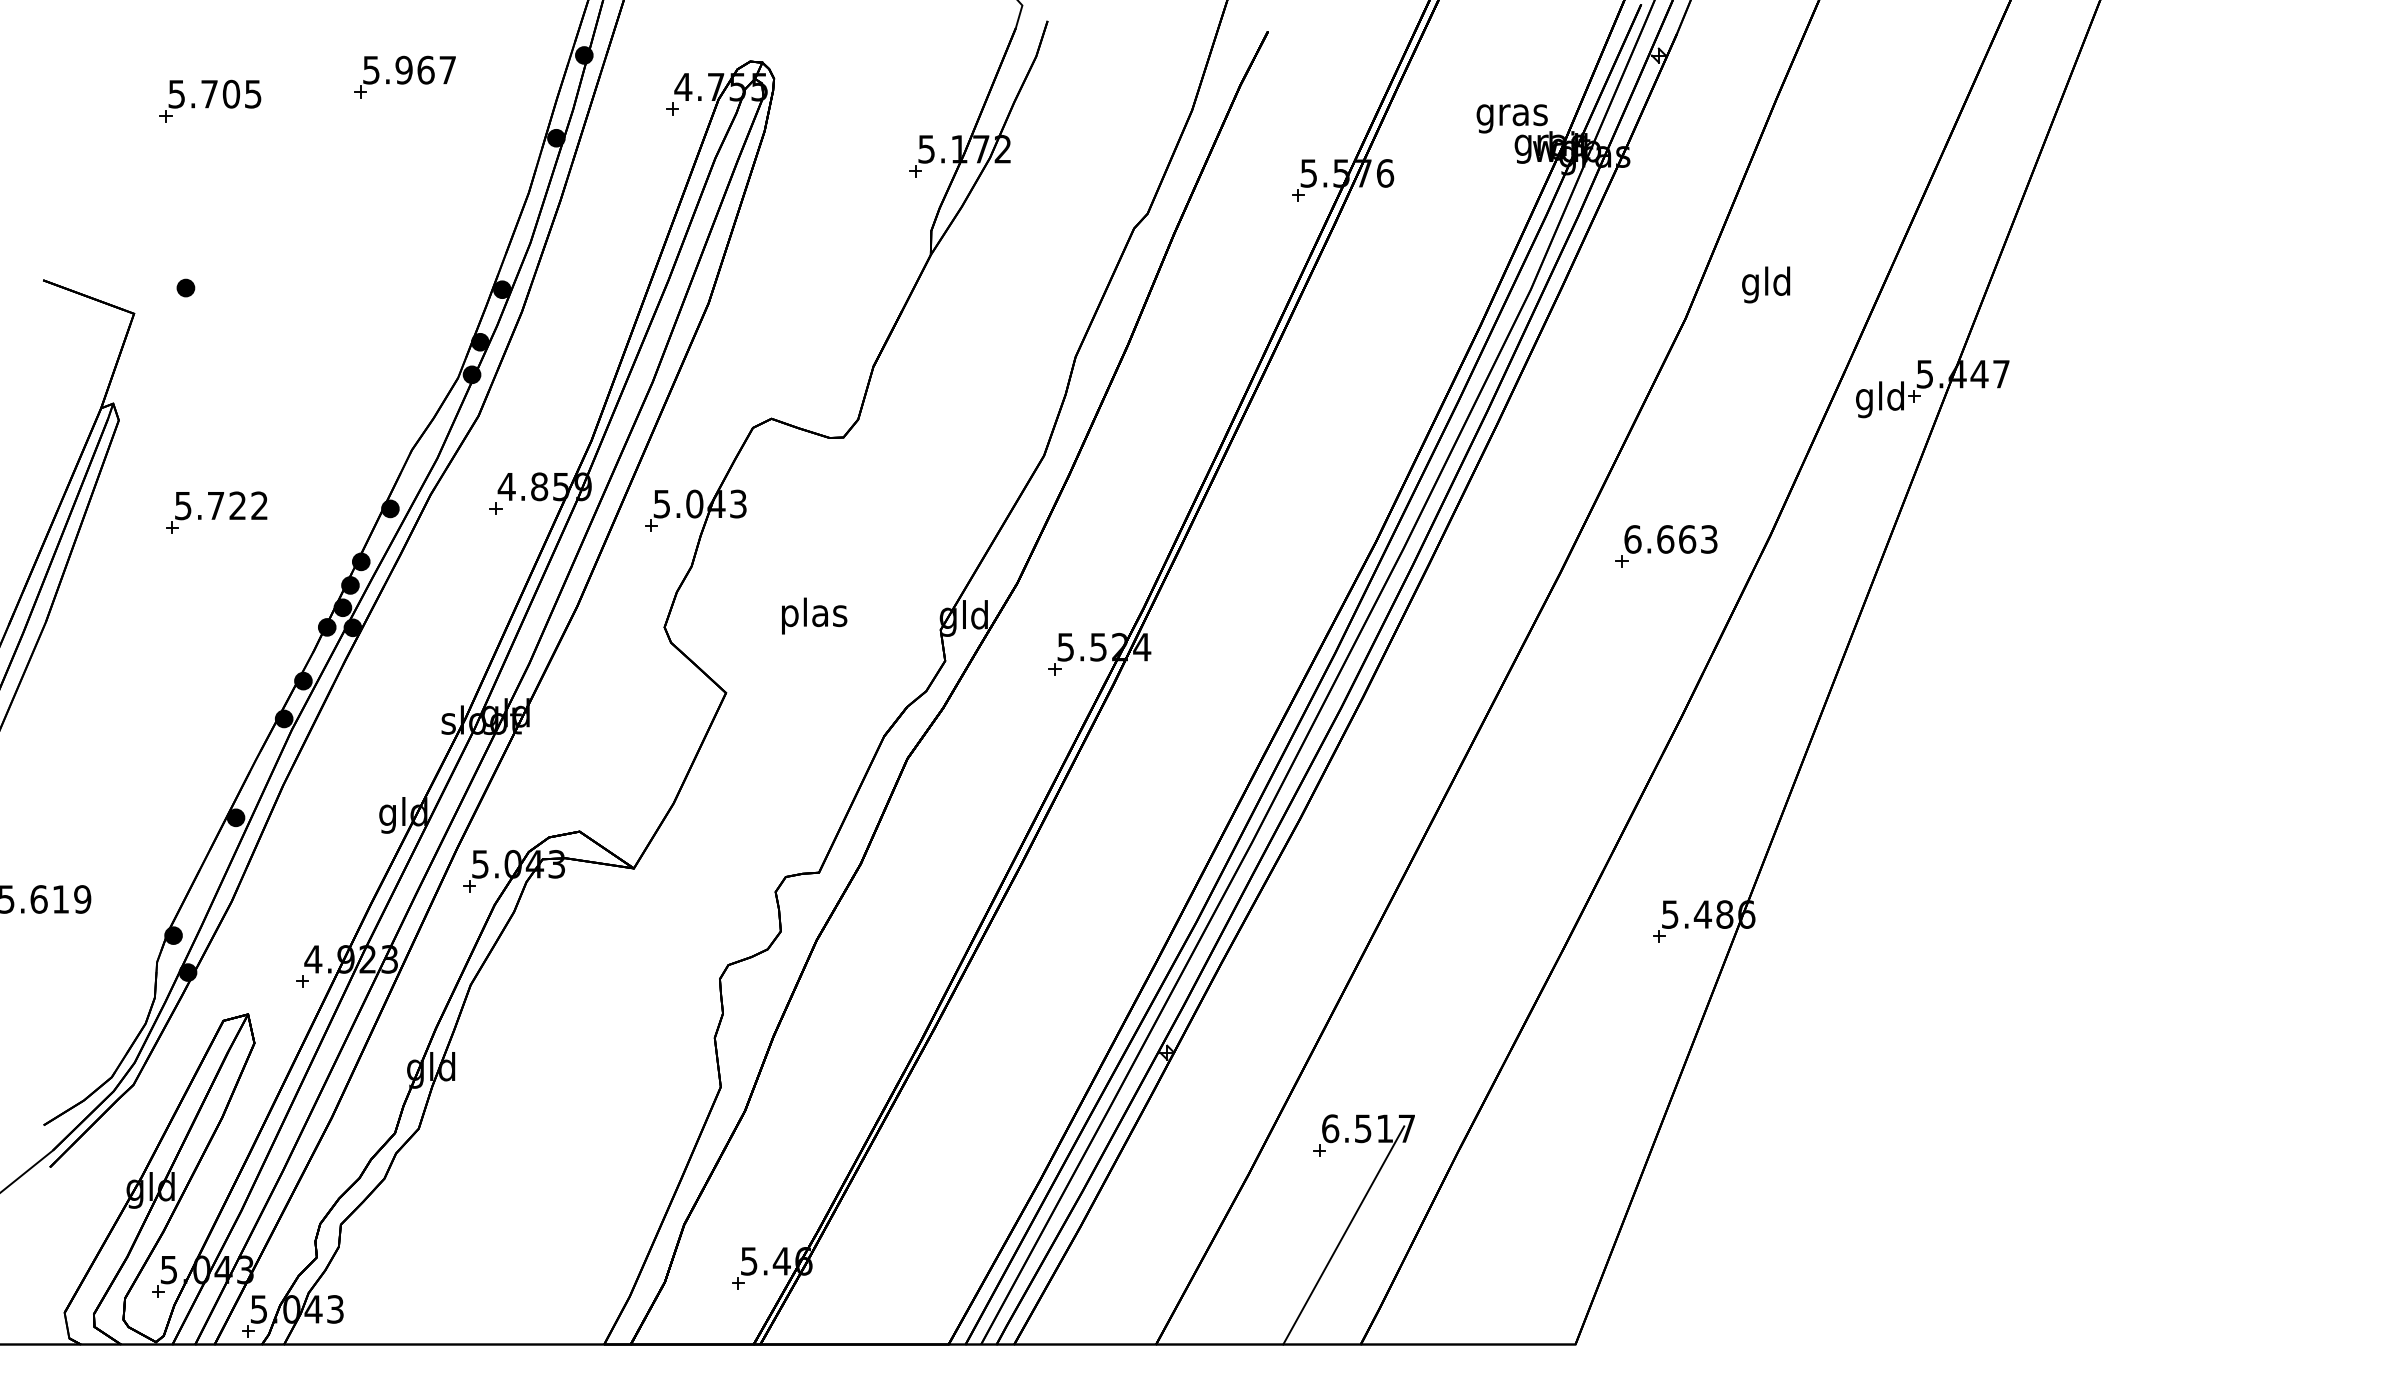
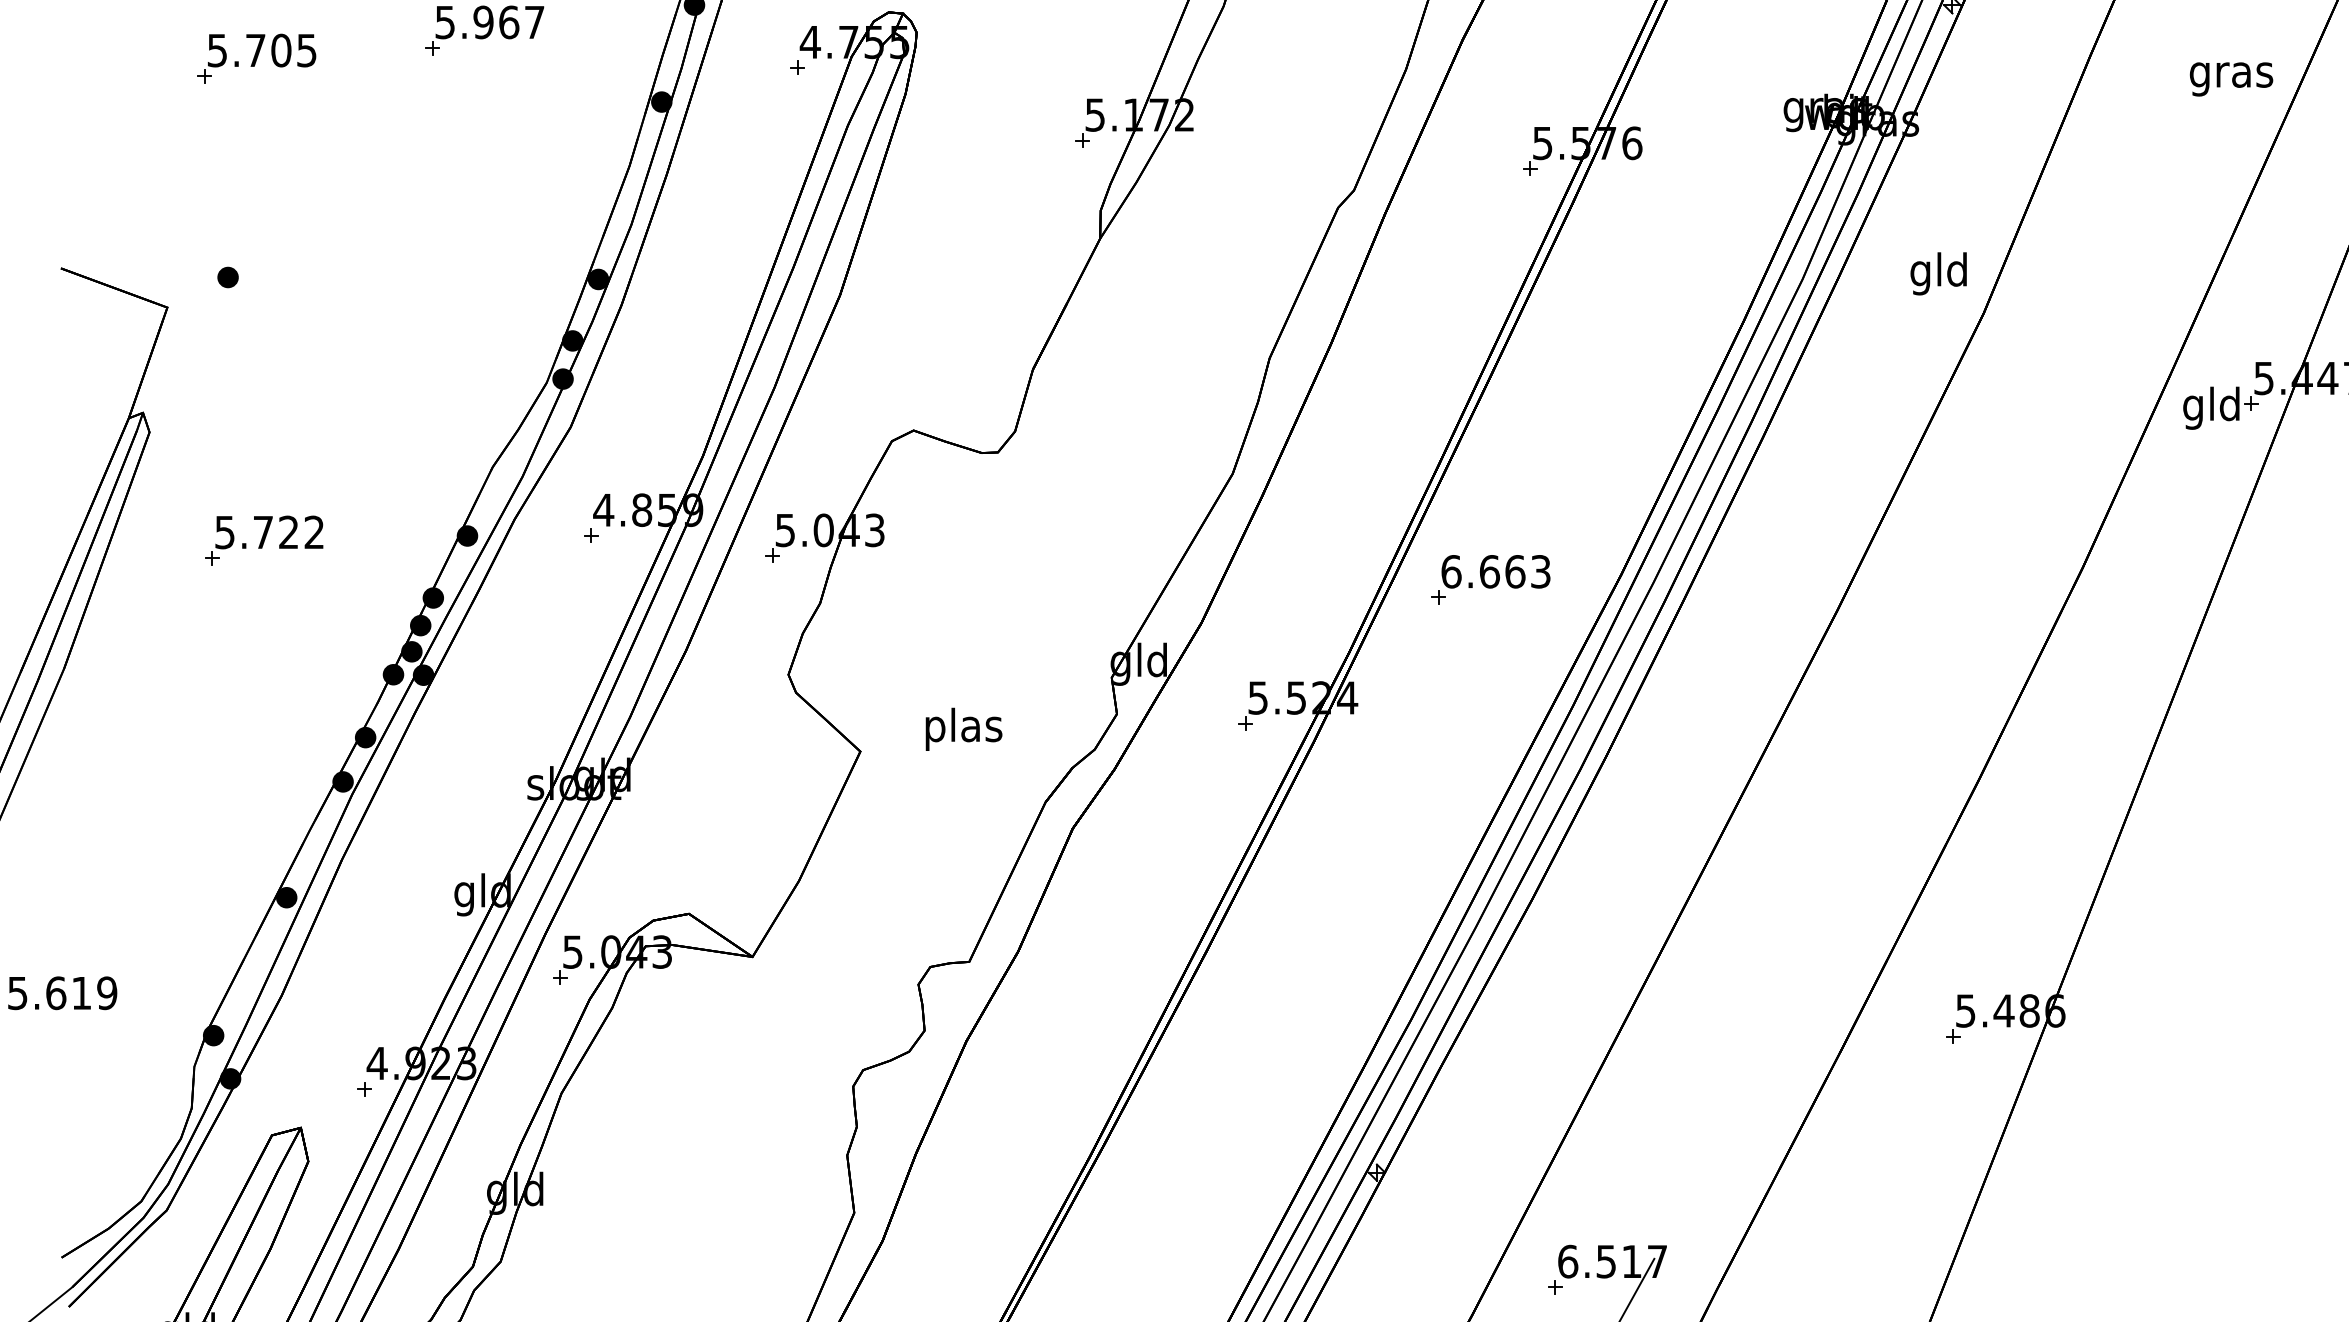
text: (1511, 118) -> (2230, 78), moved
text: (1766, 284) -> (1939, 273), moved
part: (1666, 546) -> (1490, 580), moved
text: (814, 615) -> (963, 728), moved

